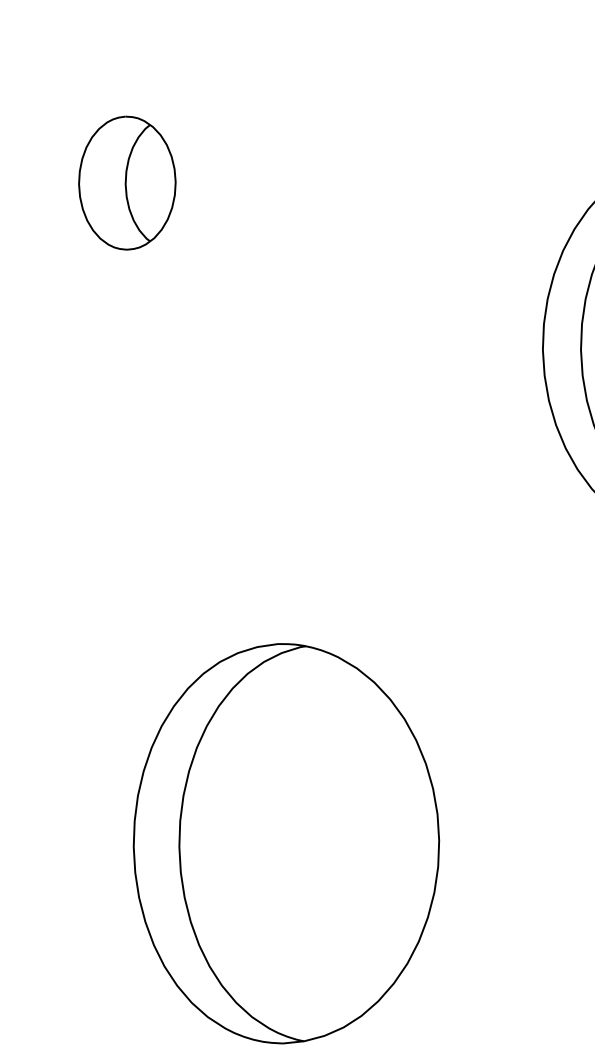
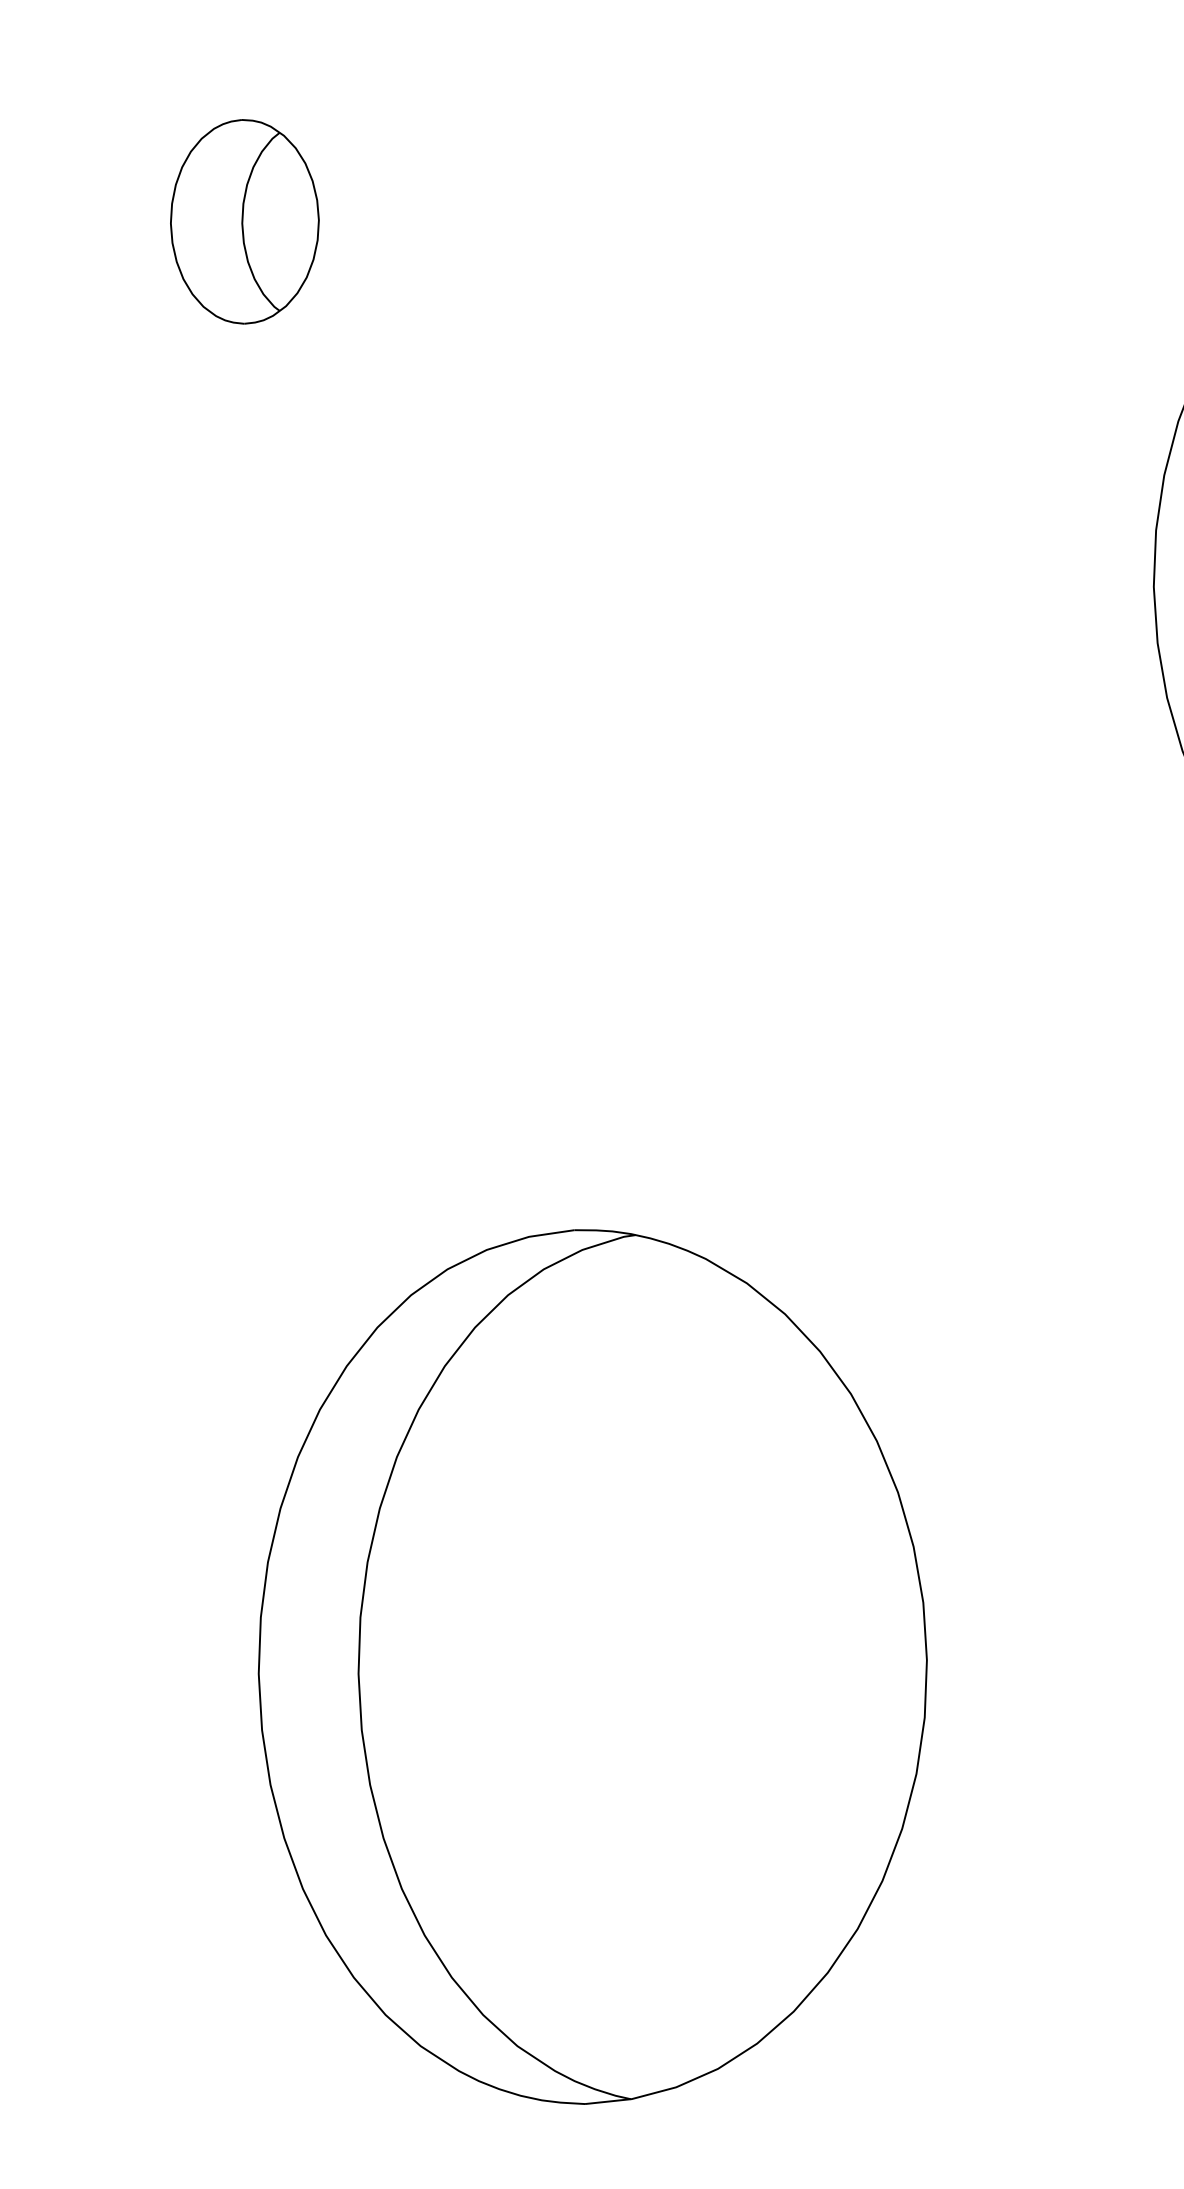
part: (127, 182) -> (245, 220), size x0.7

